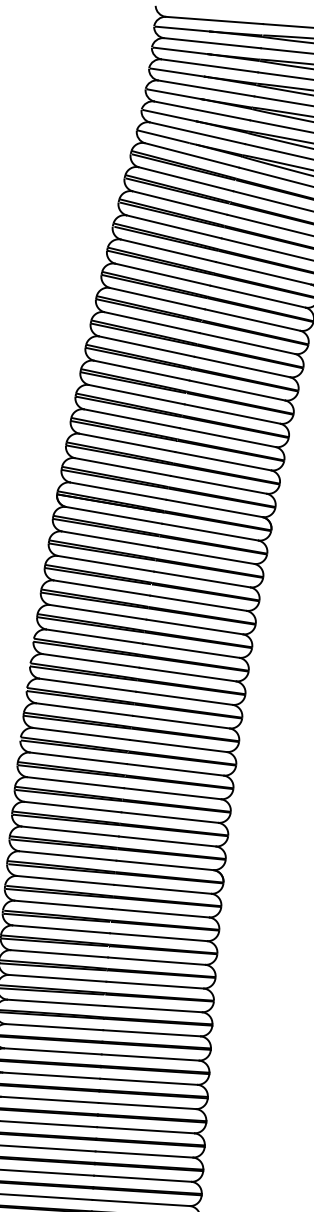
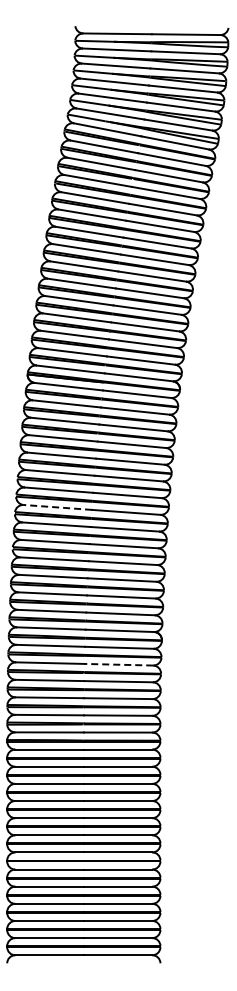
line: (87, 685) -> (57, 507), solid -> dashed
line: (159, 912) -> (118, 664), solid -> dashed

